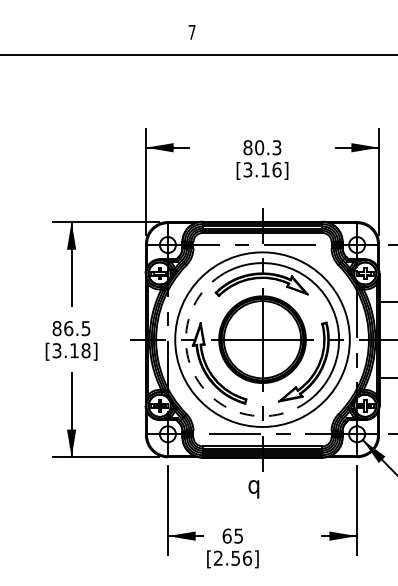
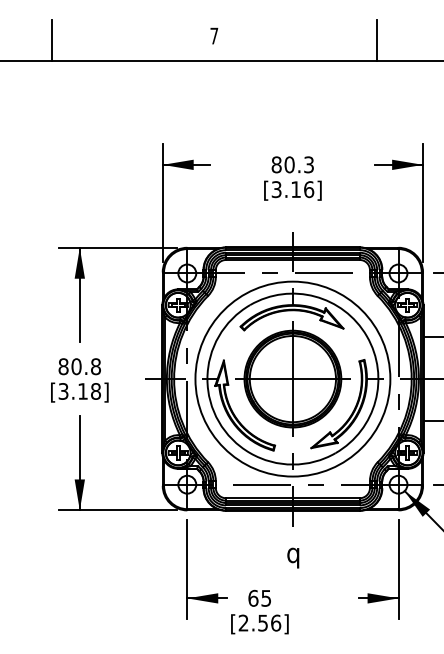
line: (46, 35) -> (51, 39), added
line: (337, 35) -> (376, 39), added
text: (76, 328) -> (85, 366), 86.5 -> 80.8
arc: (195, 377) -> (218, 421), dashed -> solid
text: (254, 488) -> (293, 557), moved

